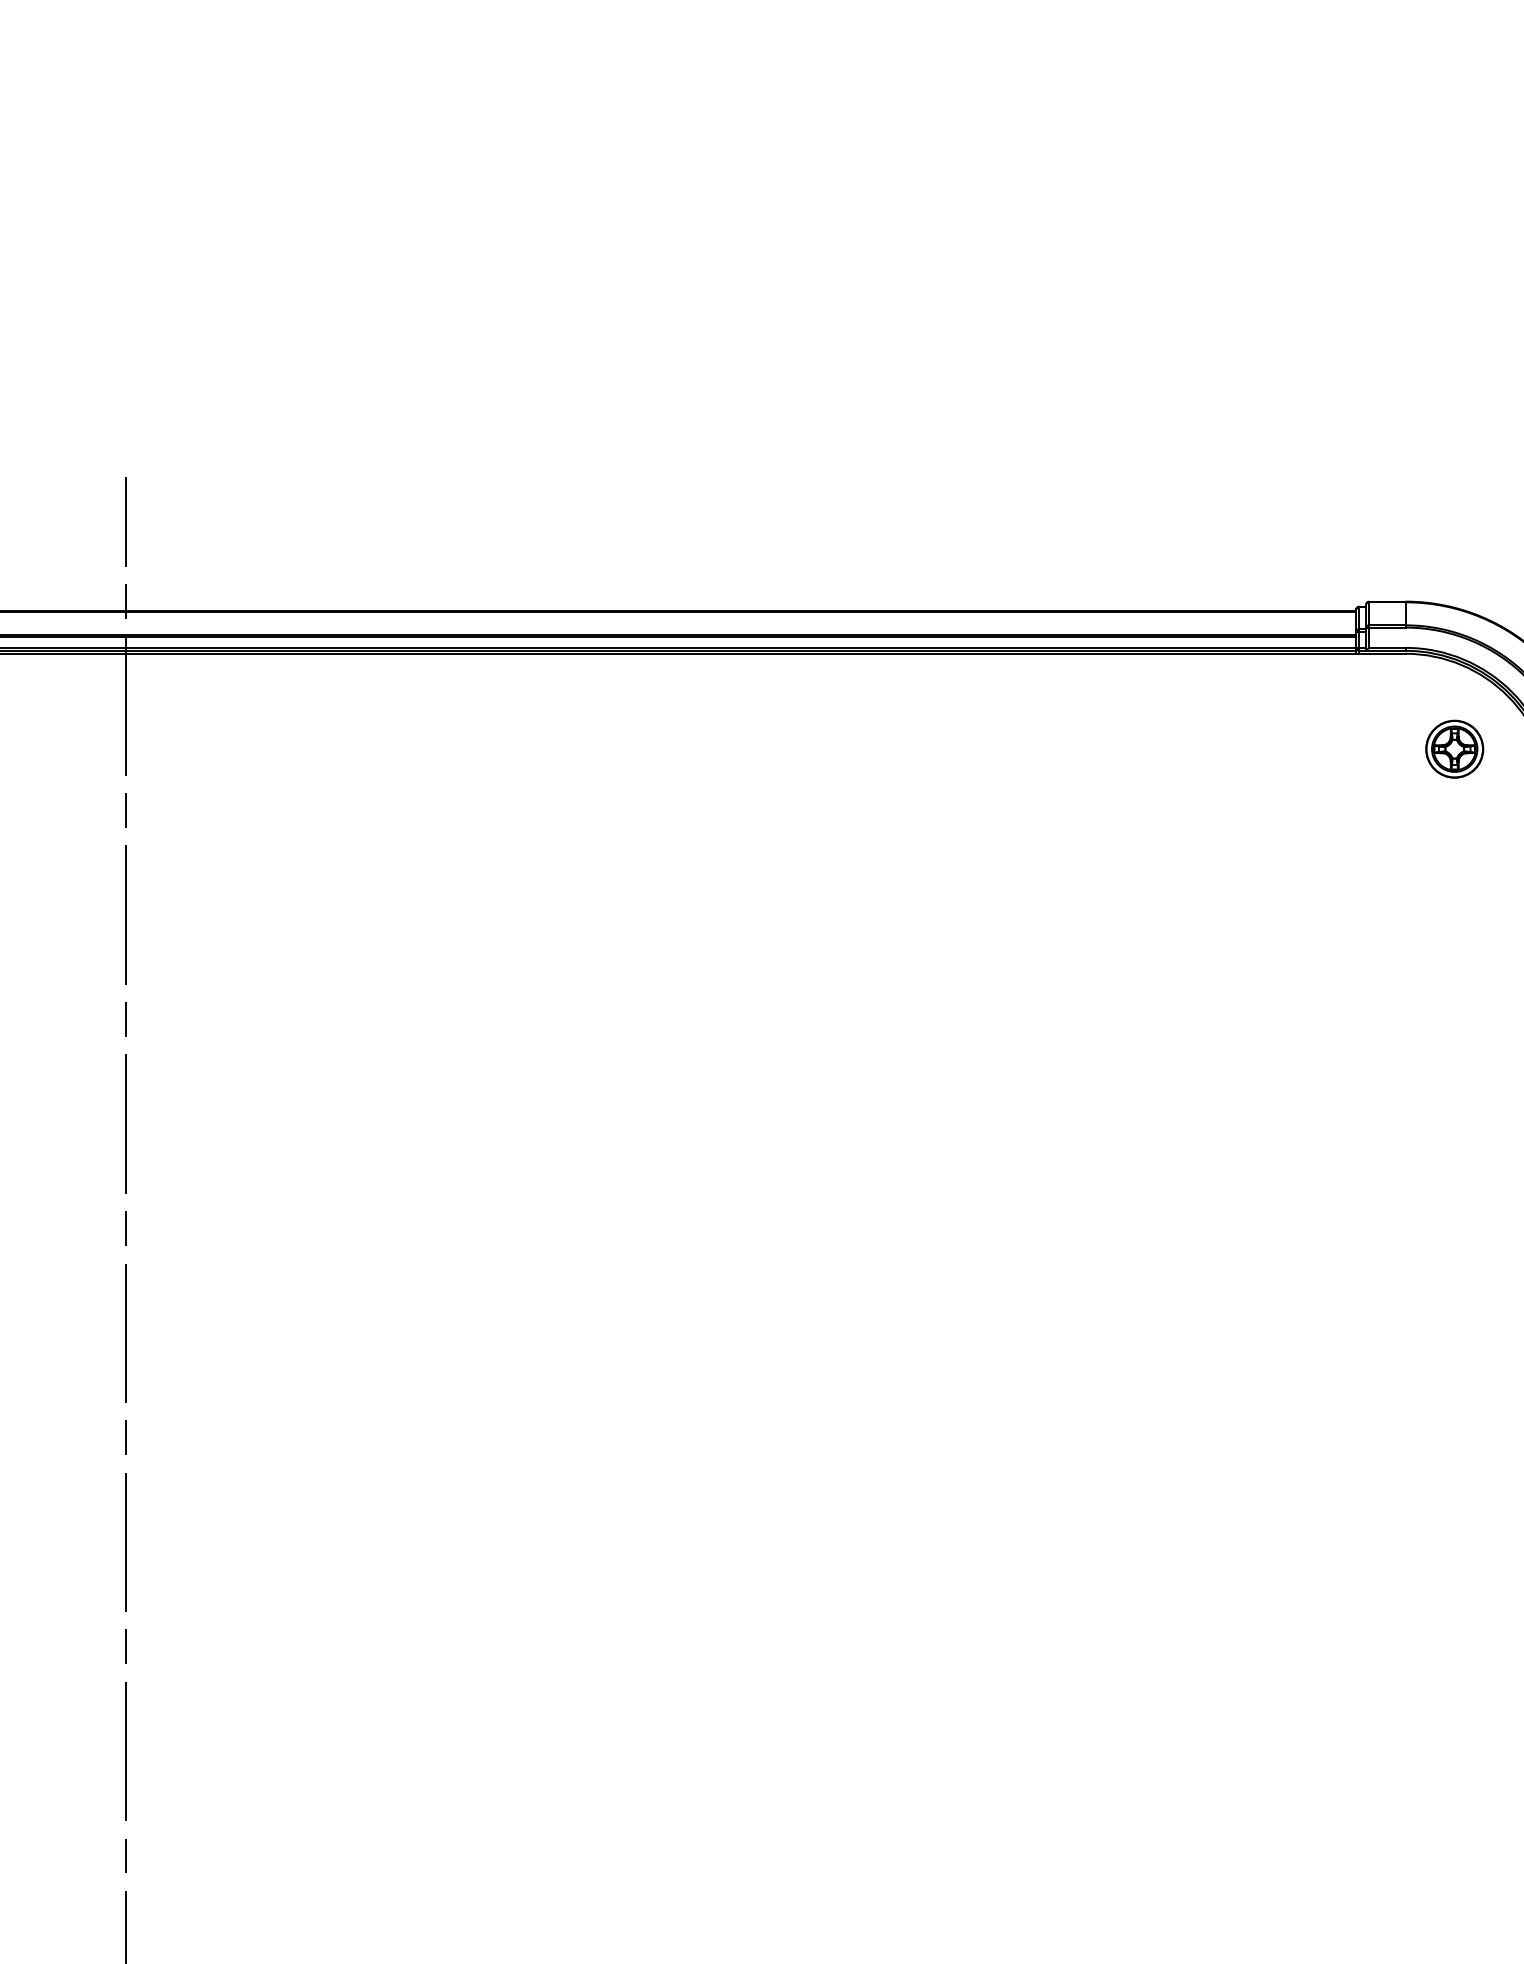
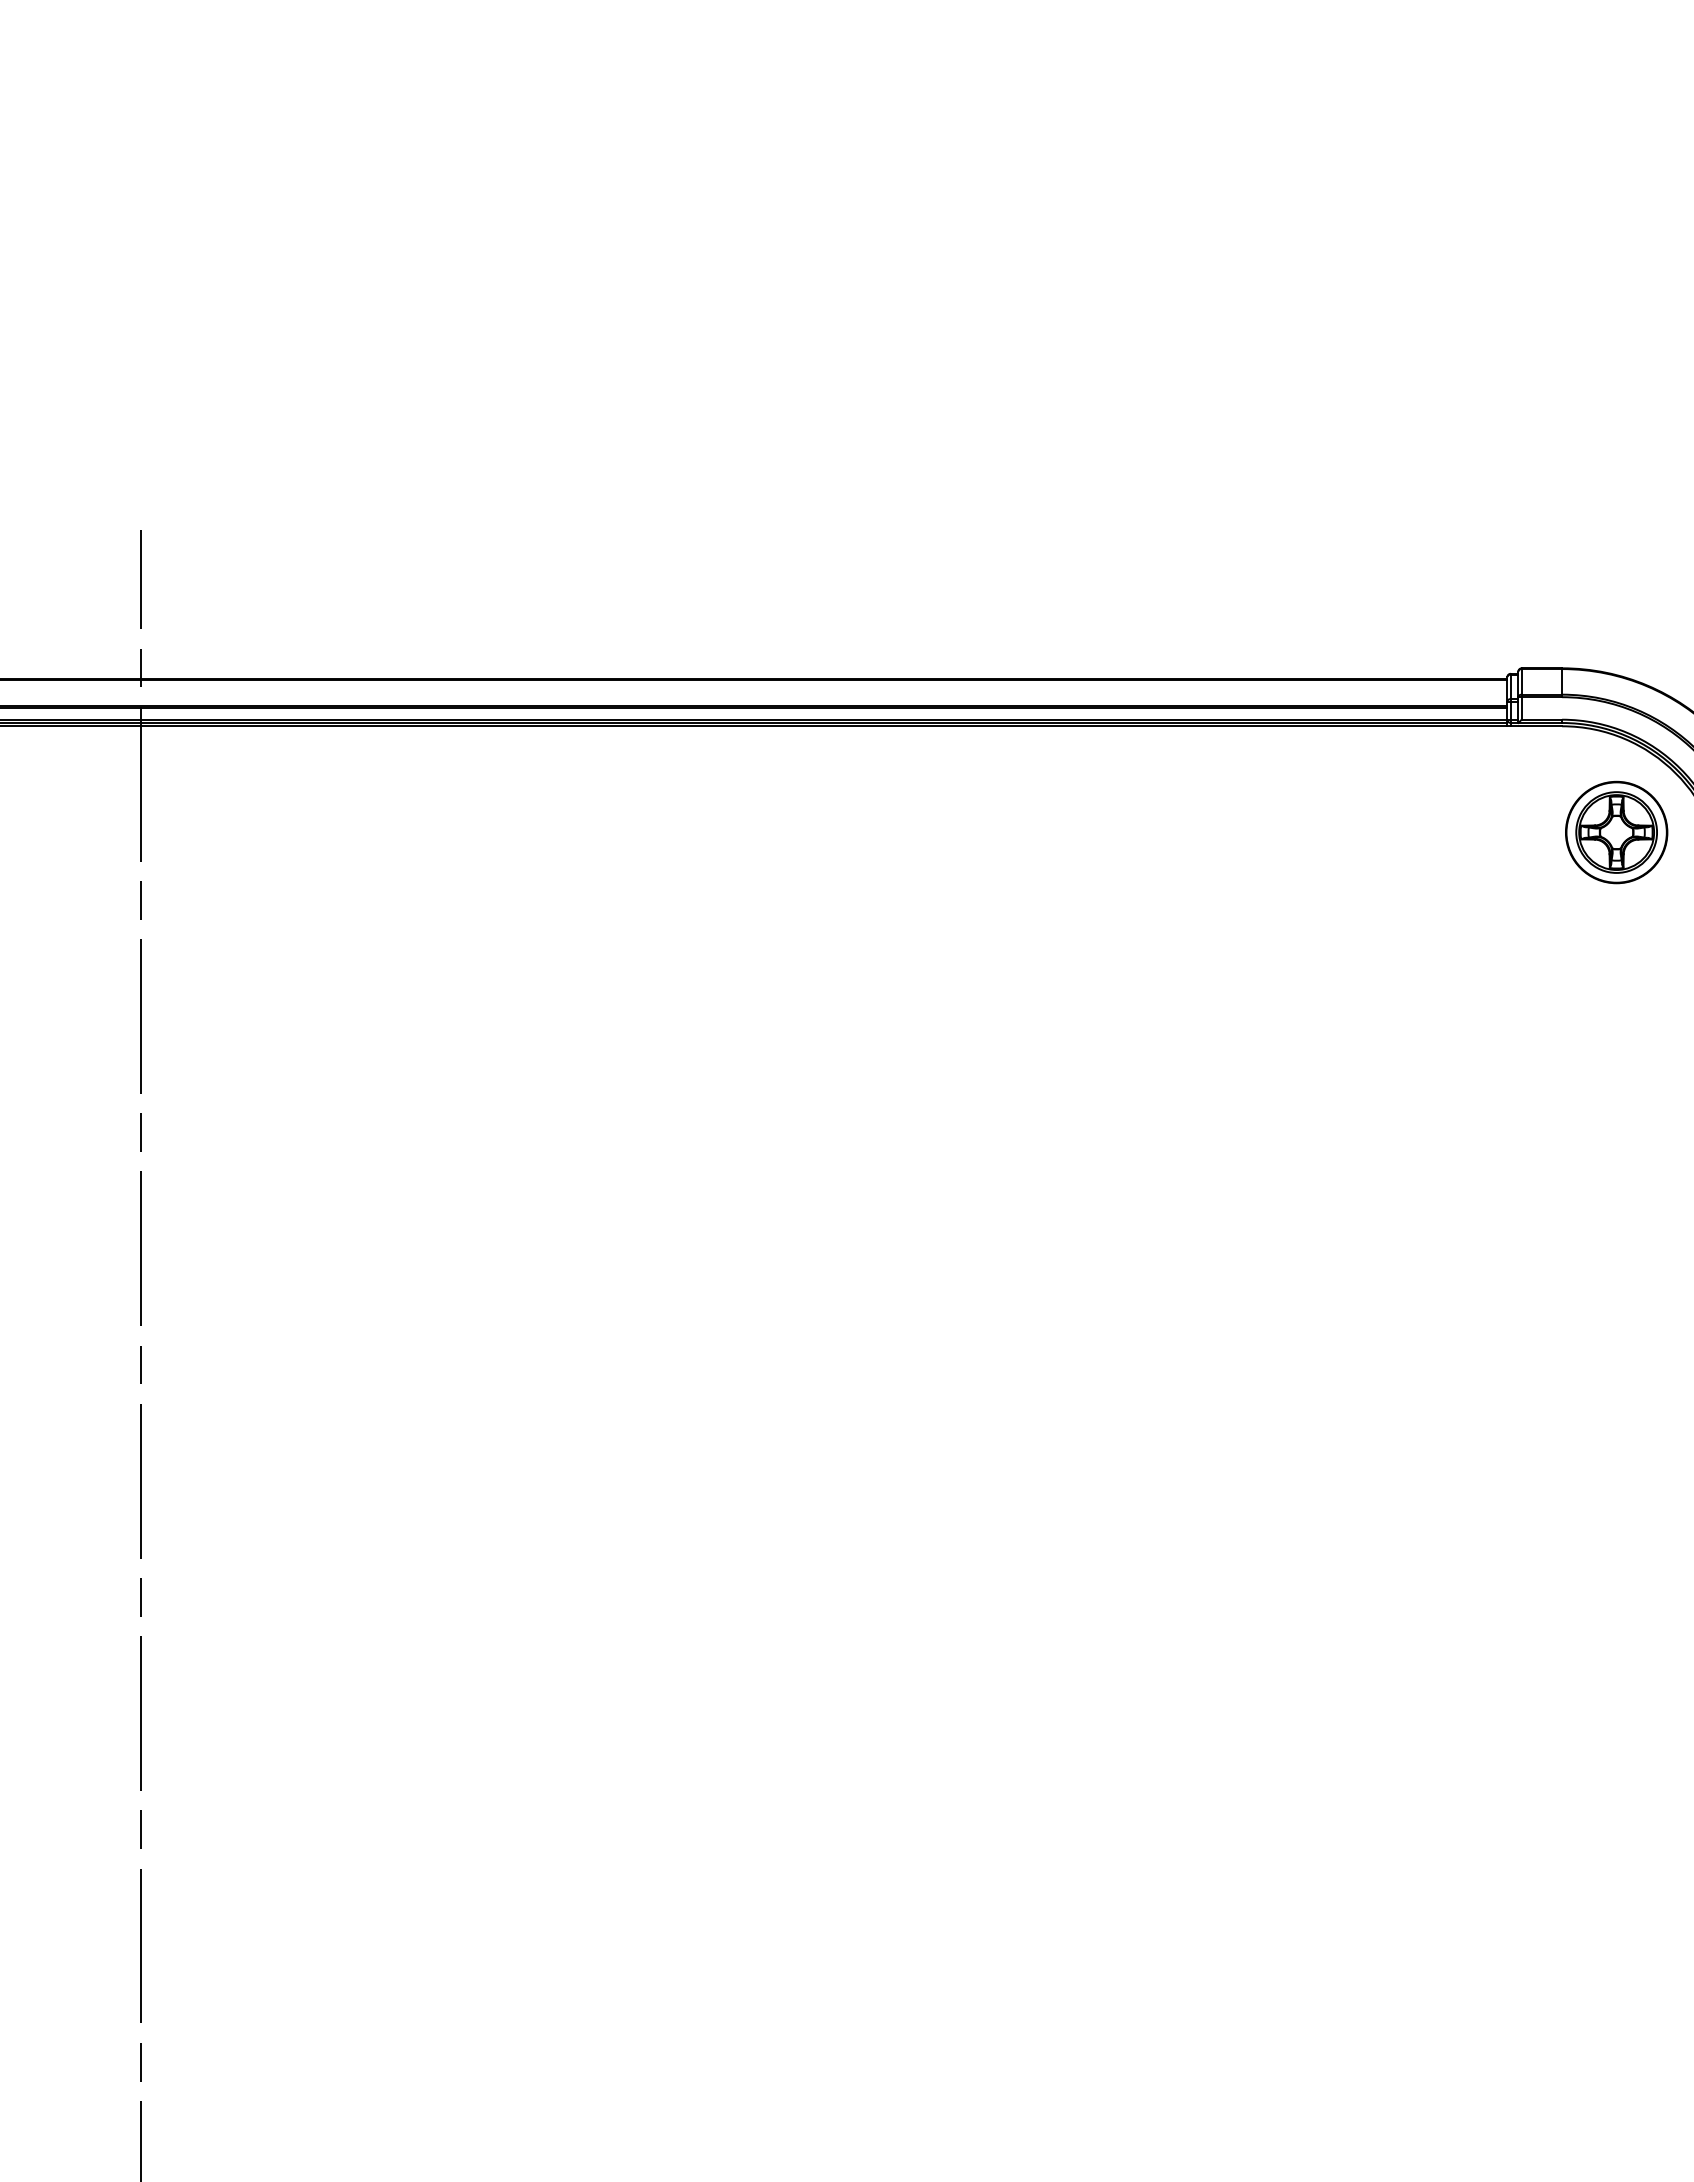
part: (1454, 748) -> (1616, 831), size x1.6

